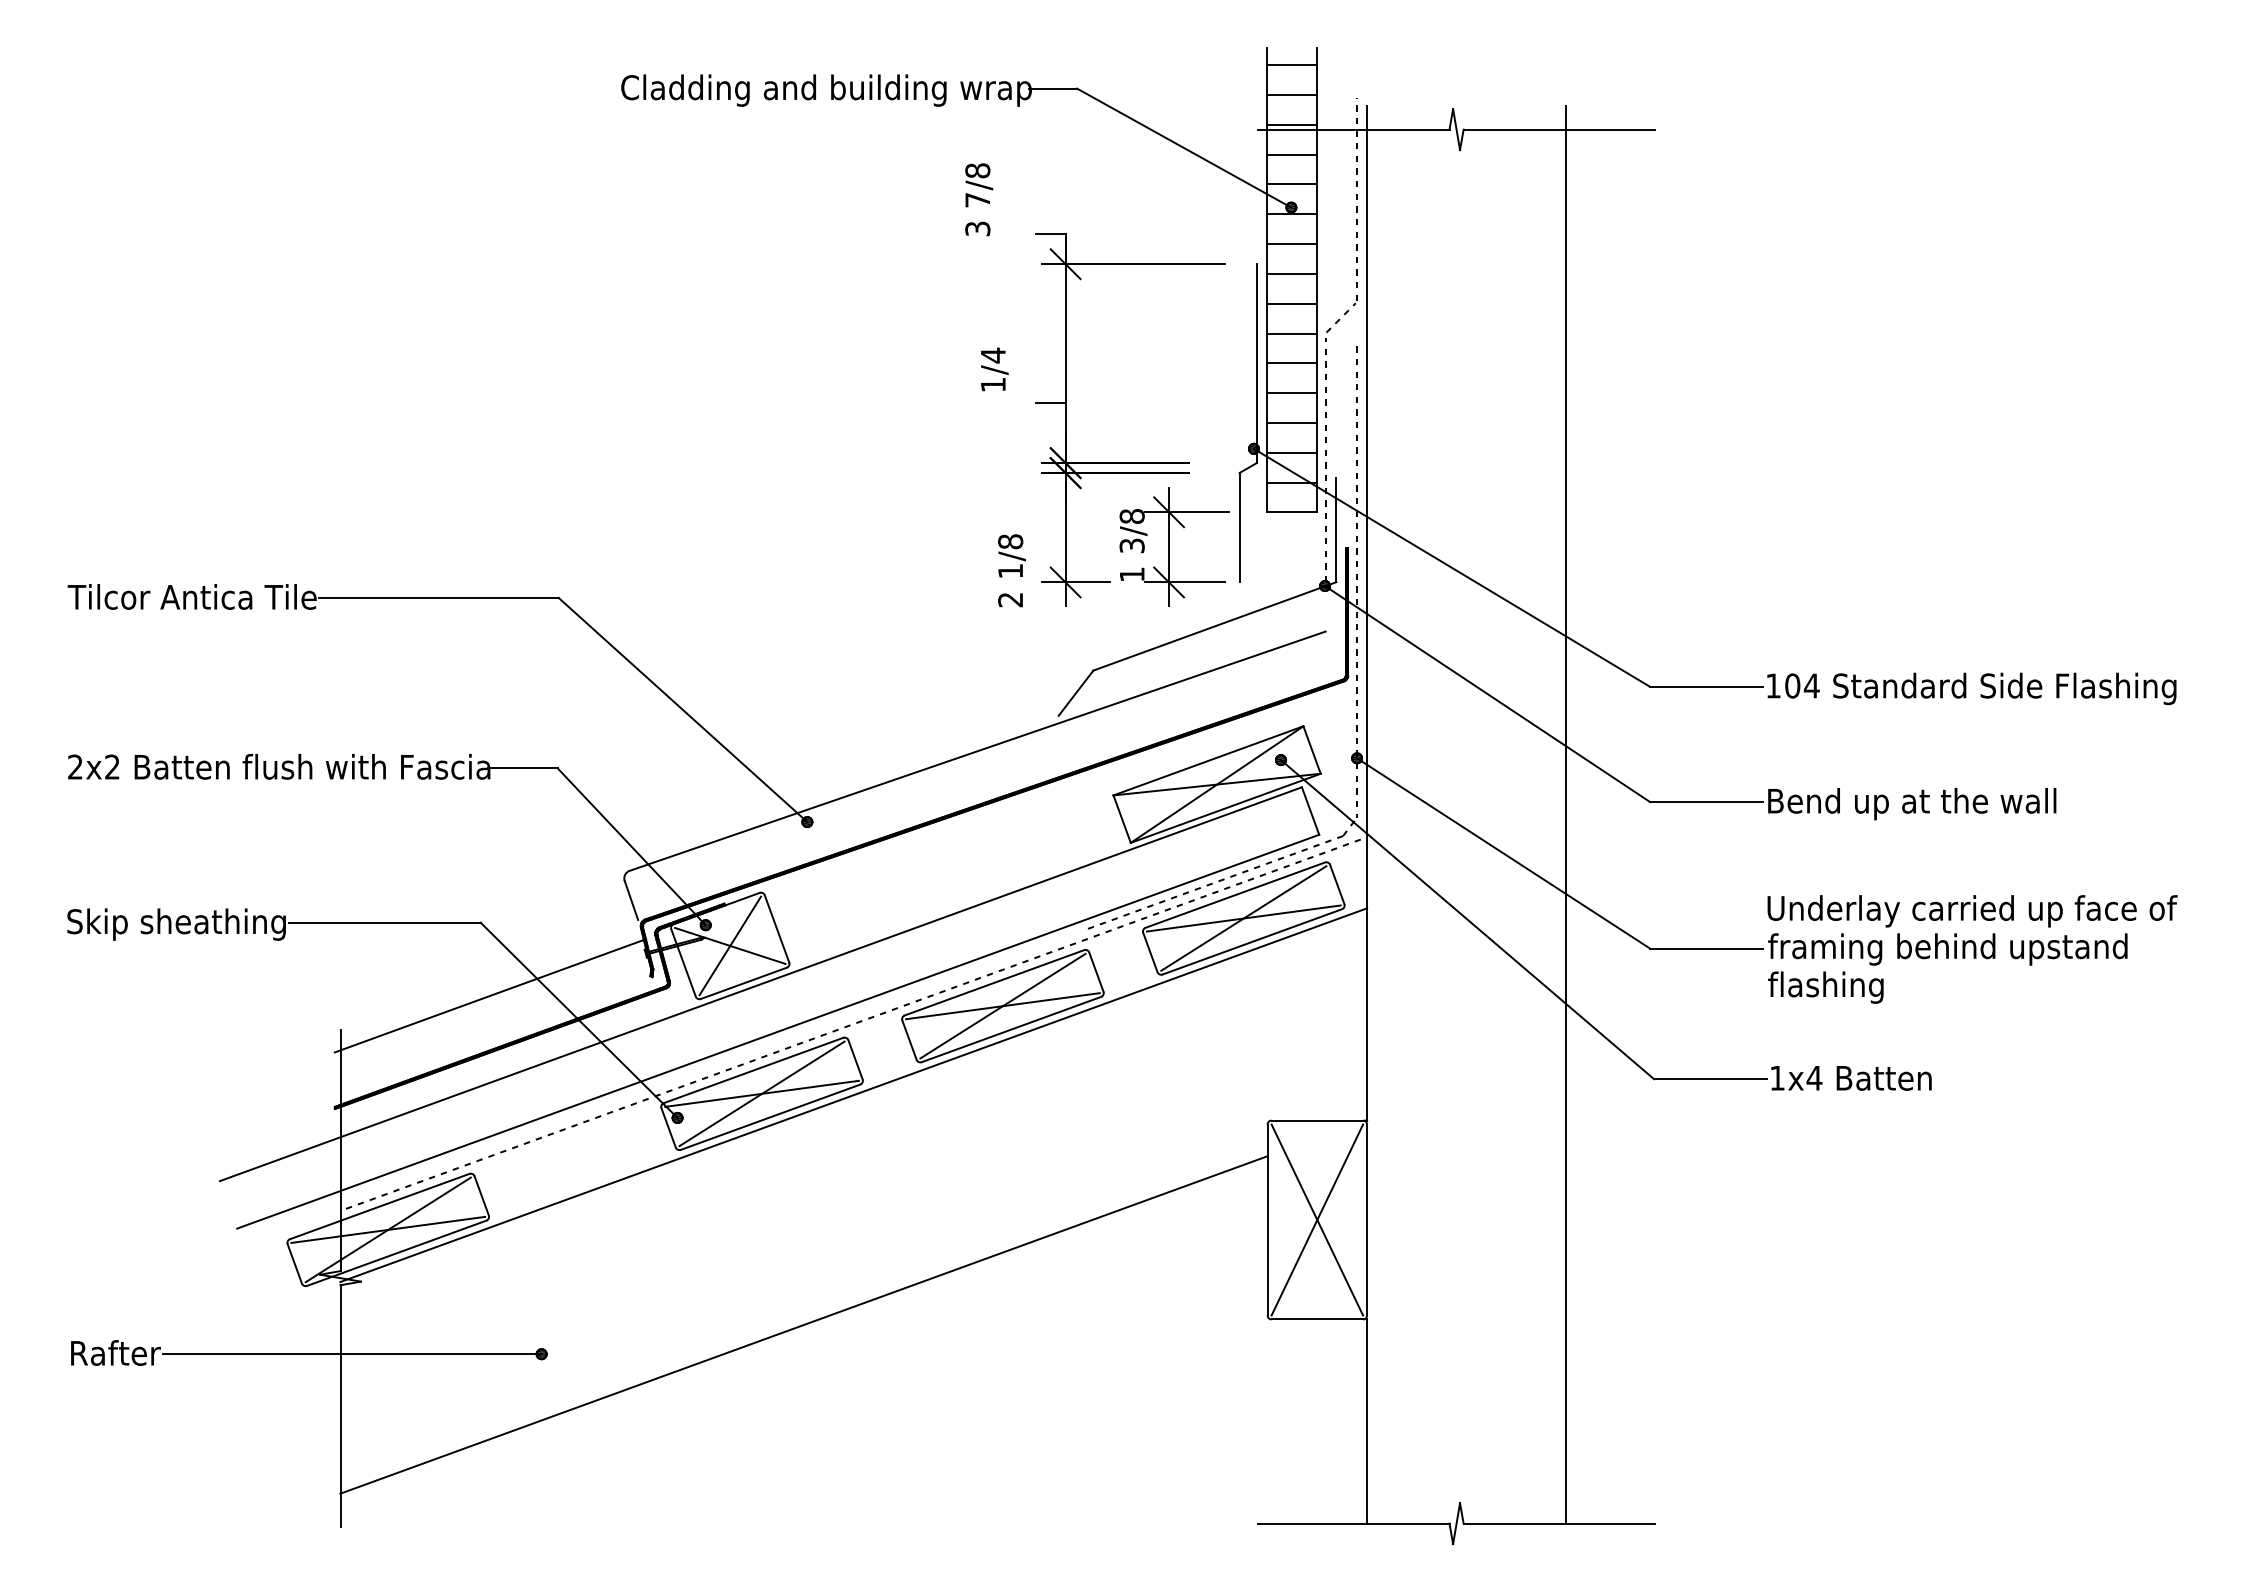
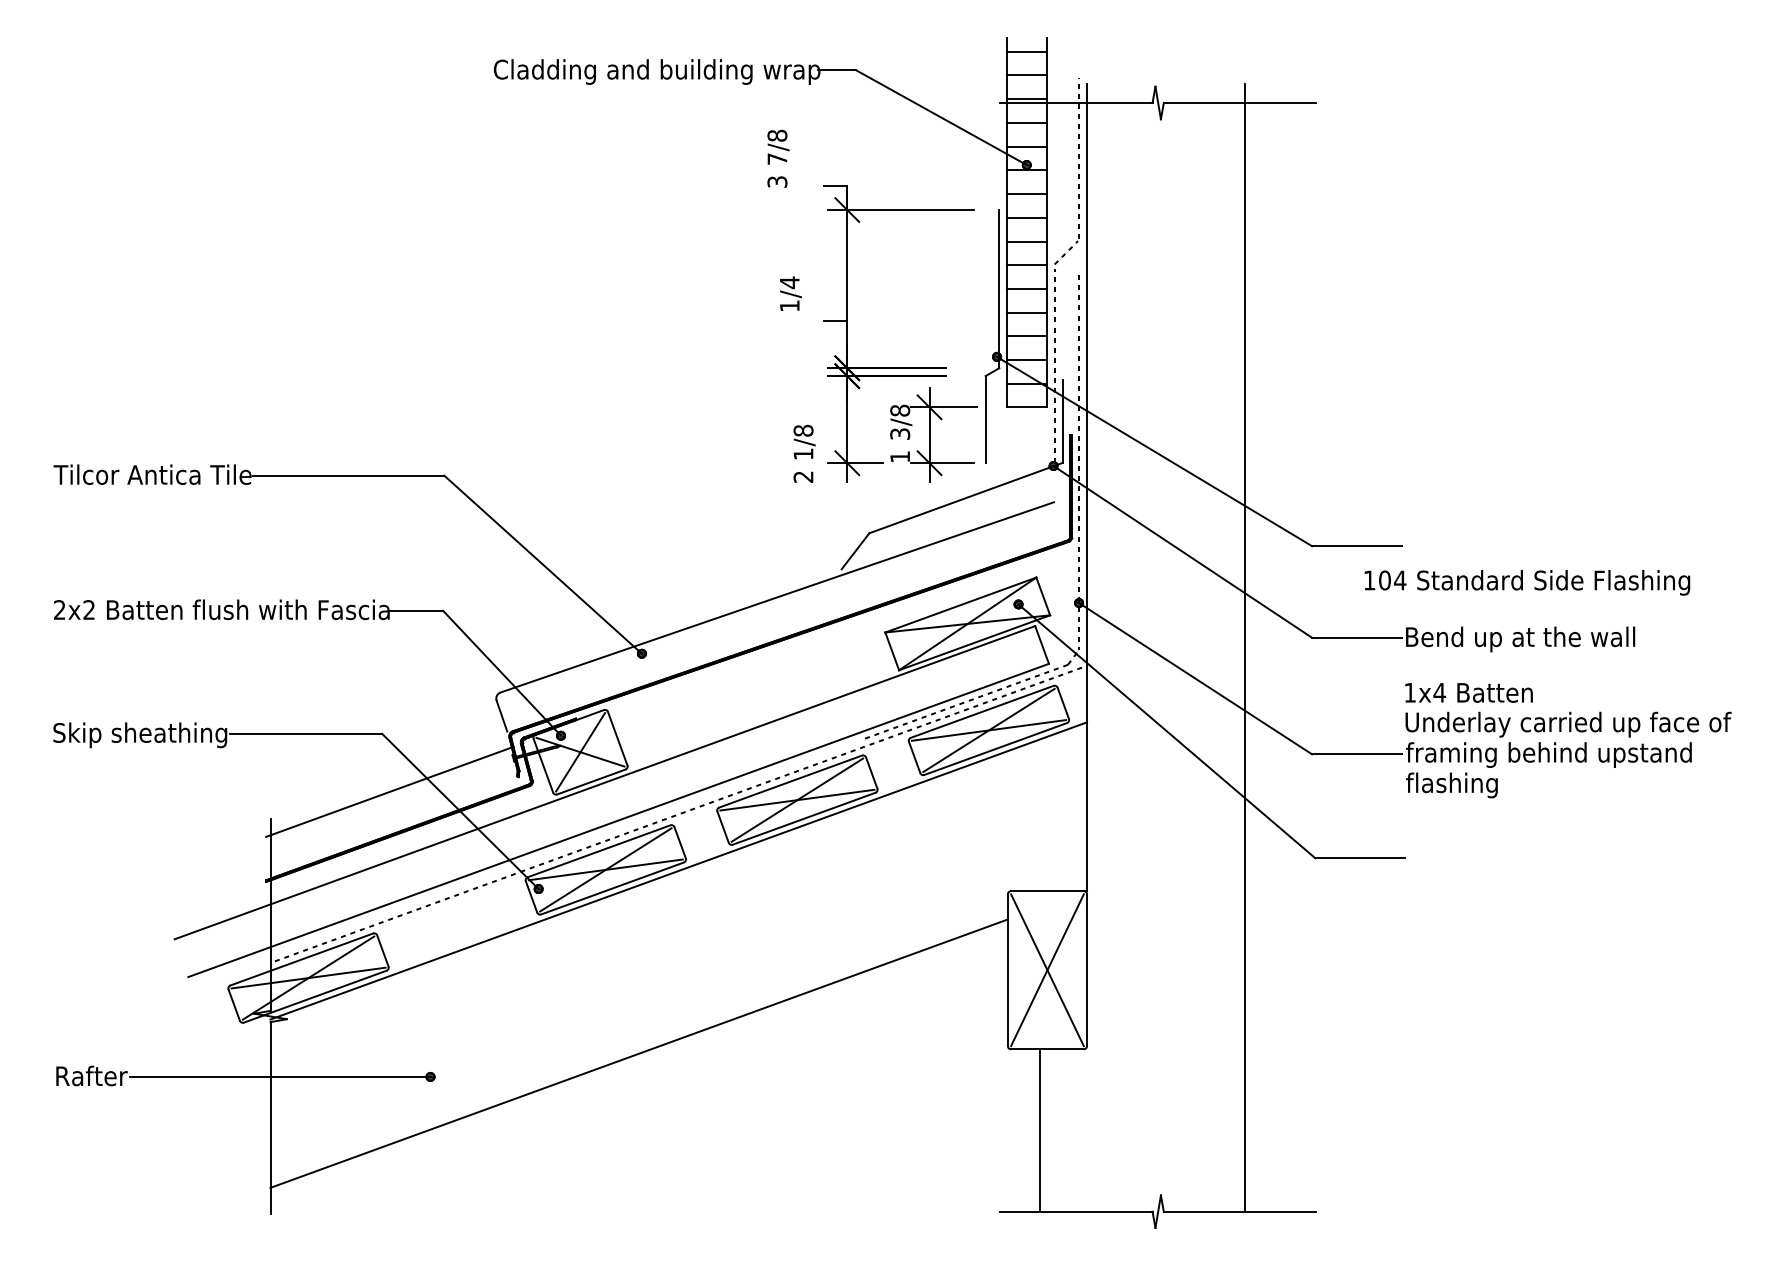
text: (1971, 688) -> (1527, 582), moved
text: (1851, 1078) -> (1469, 693), moved
line: (1367, 1421) -> (1040, 1130), moved

